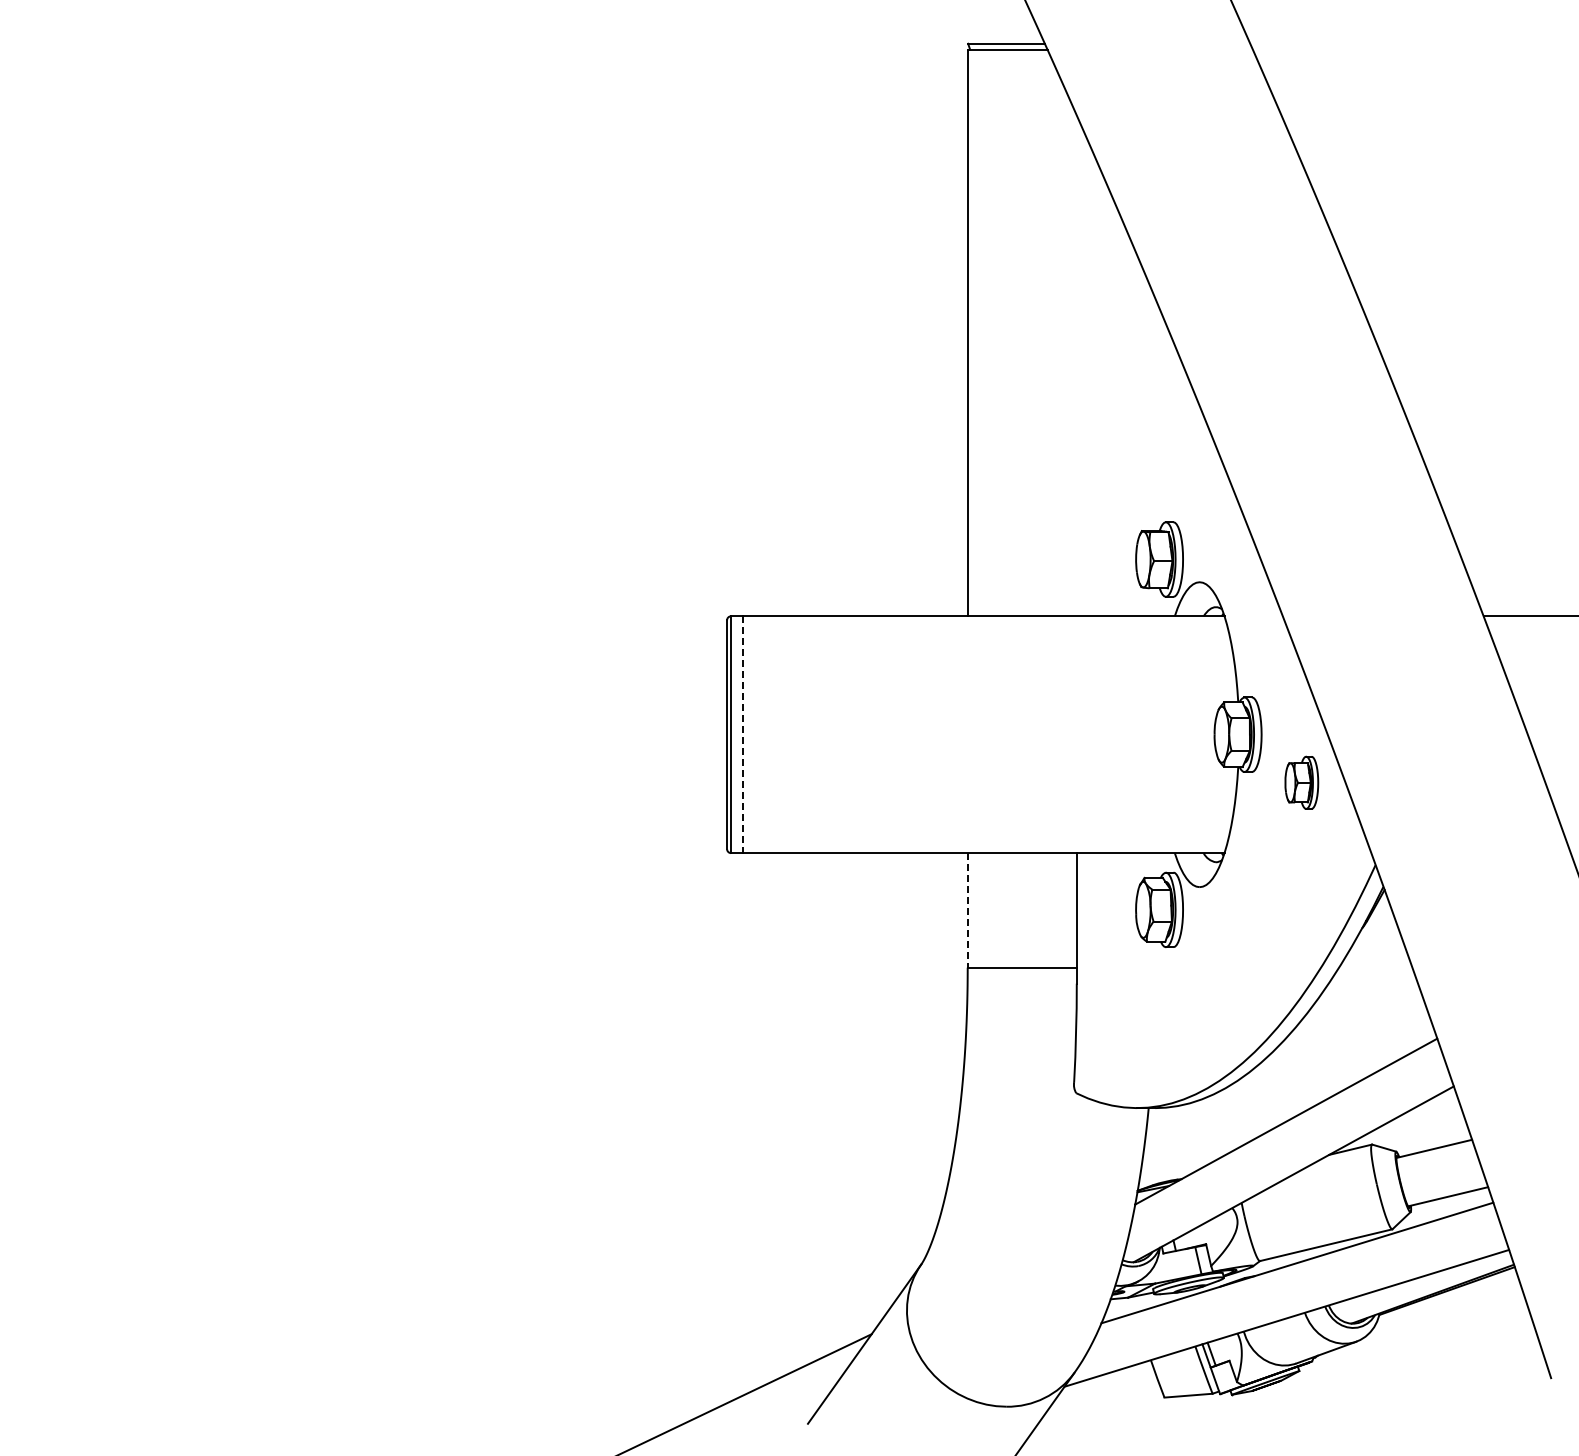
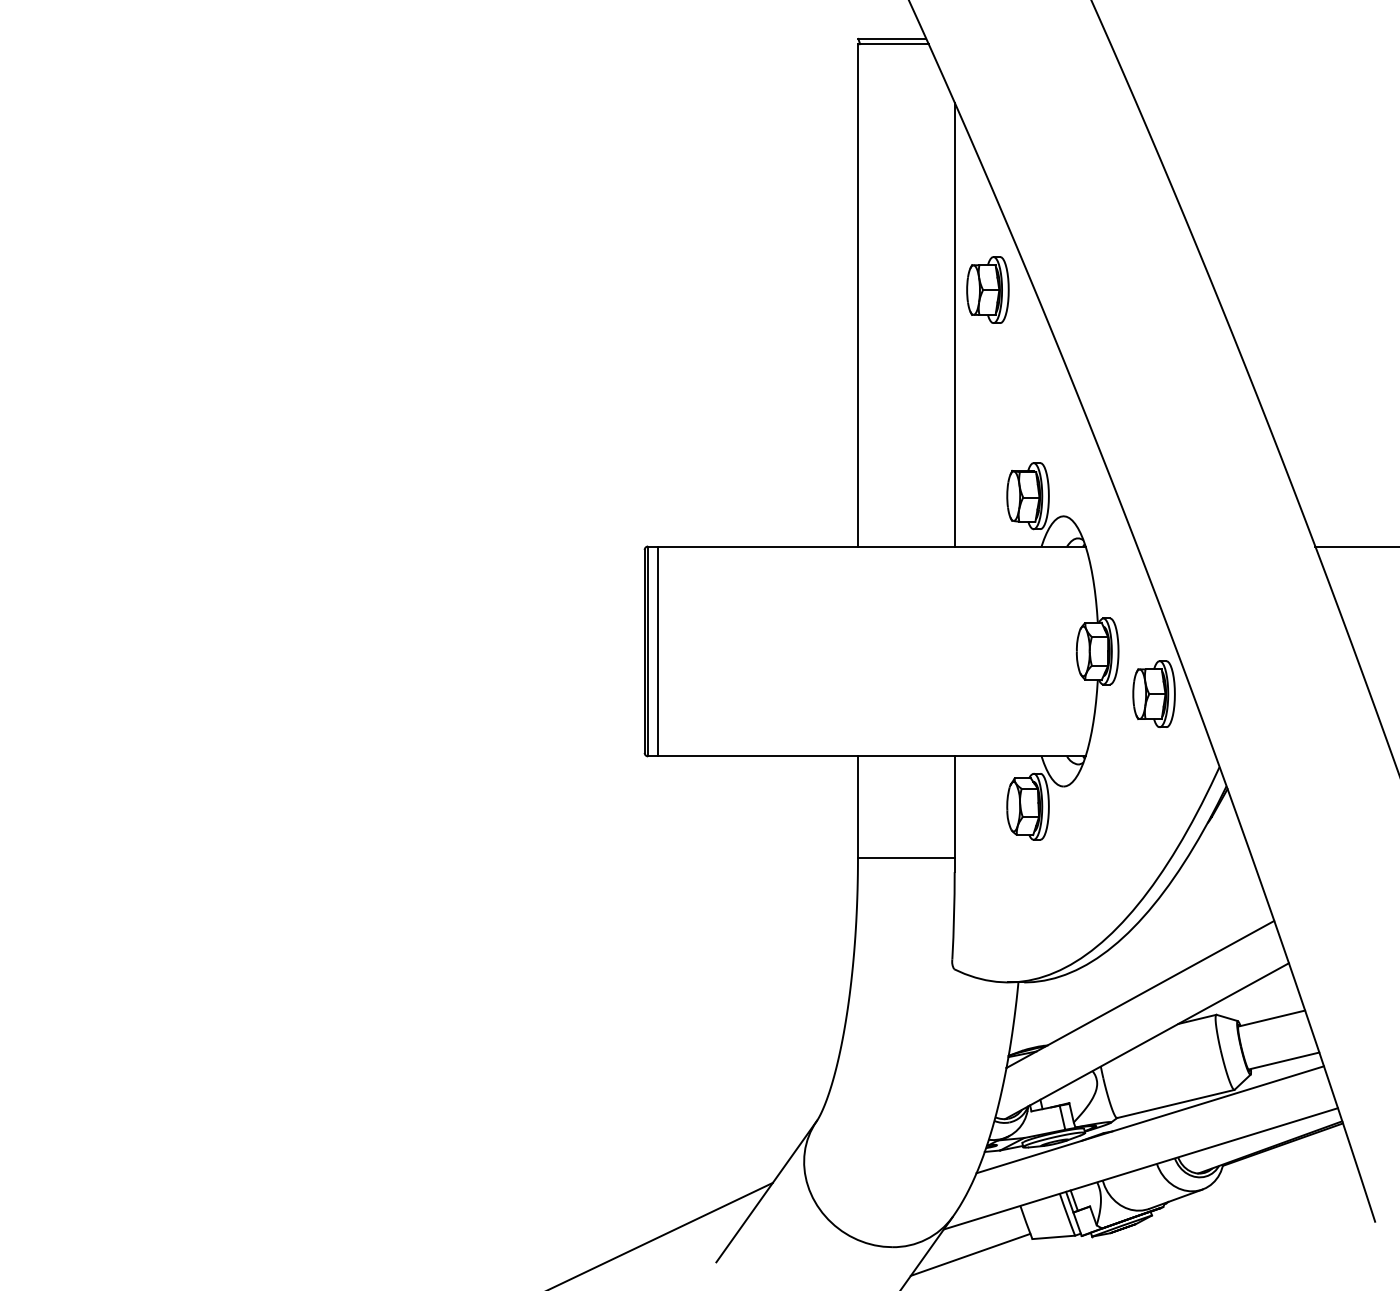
part: (1114, 326) -> (988, 289), added
line: (1076, 365) -> (954, 324), added
line: (742, 735) -> (658, 652), dashed -> solid
part: (1301, 782) -> (1153, 693), size x1.43
line: (967, 910) -> (857, 807), dashed -> solid
line: (1094, 1415) -> (970, 1254), added

